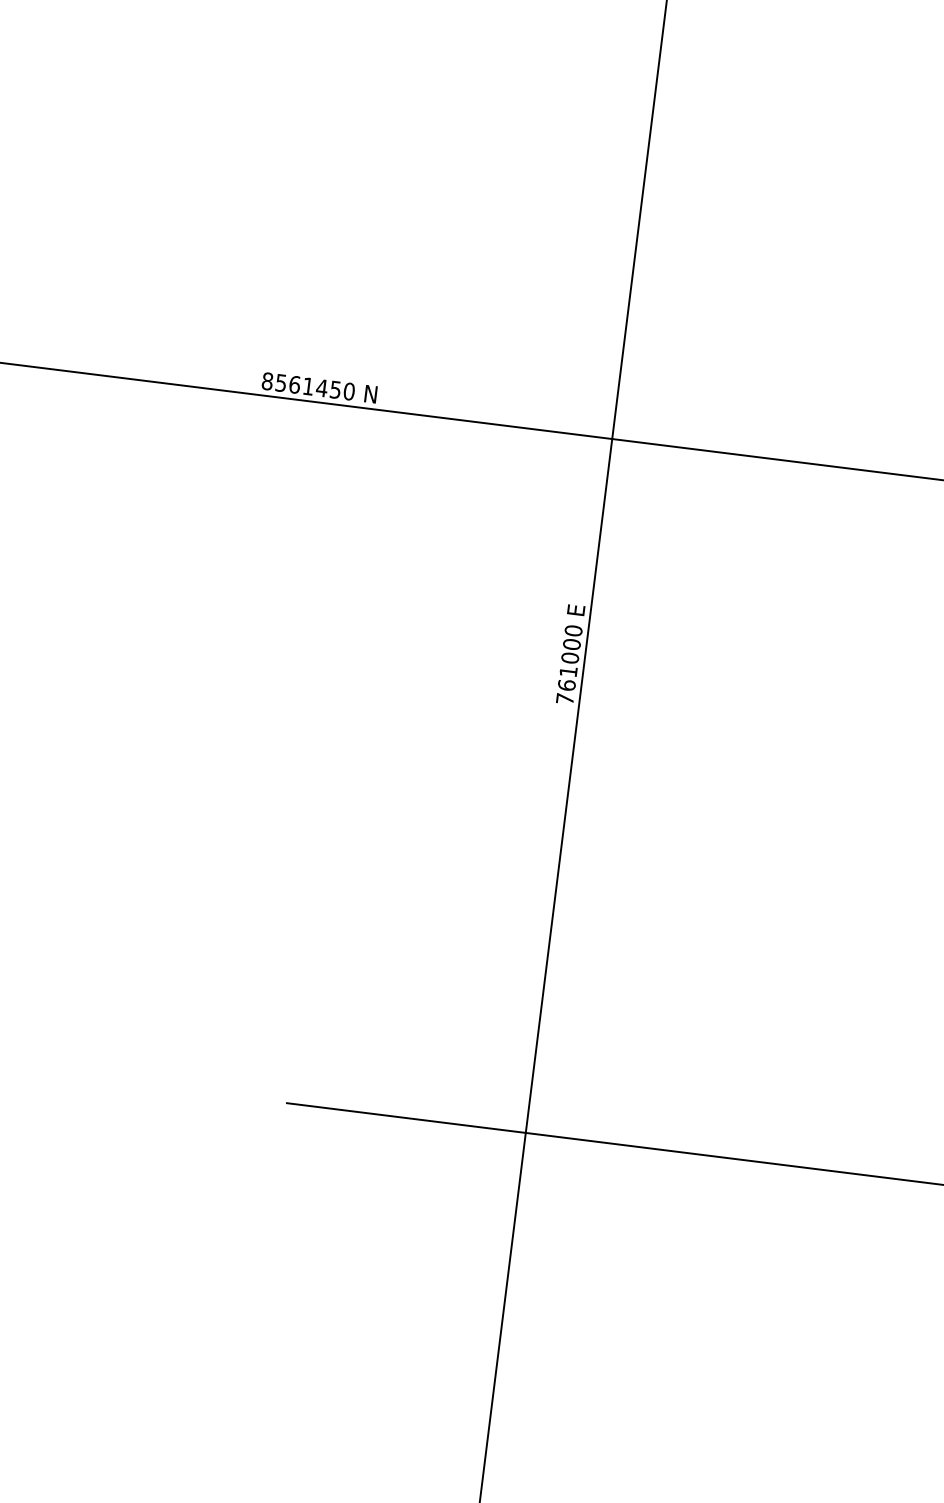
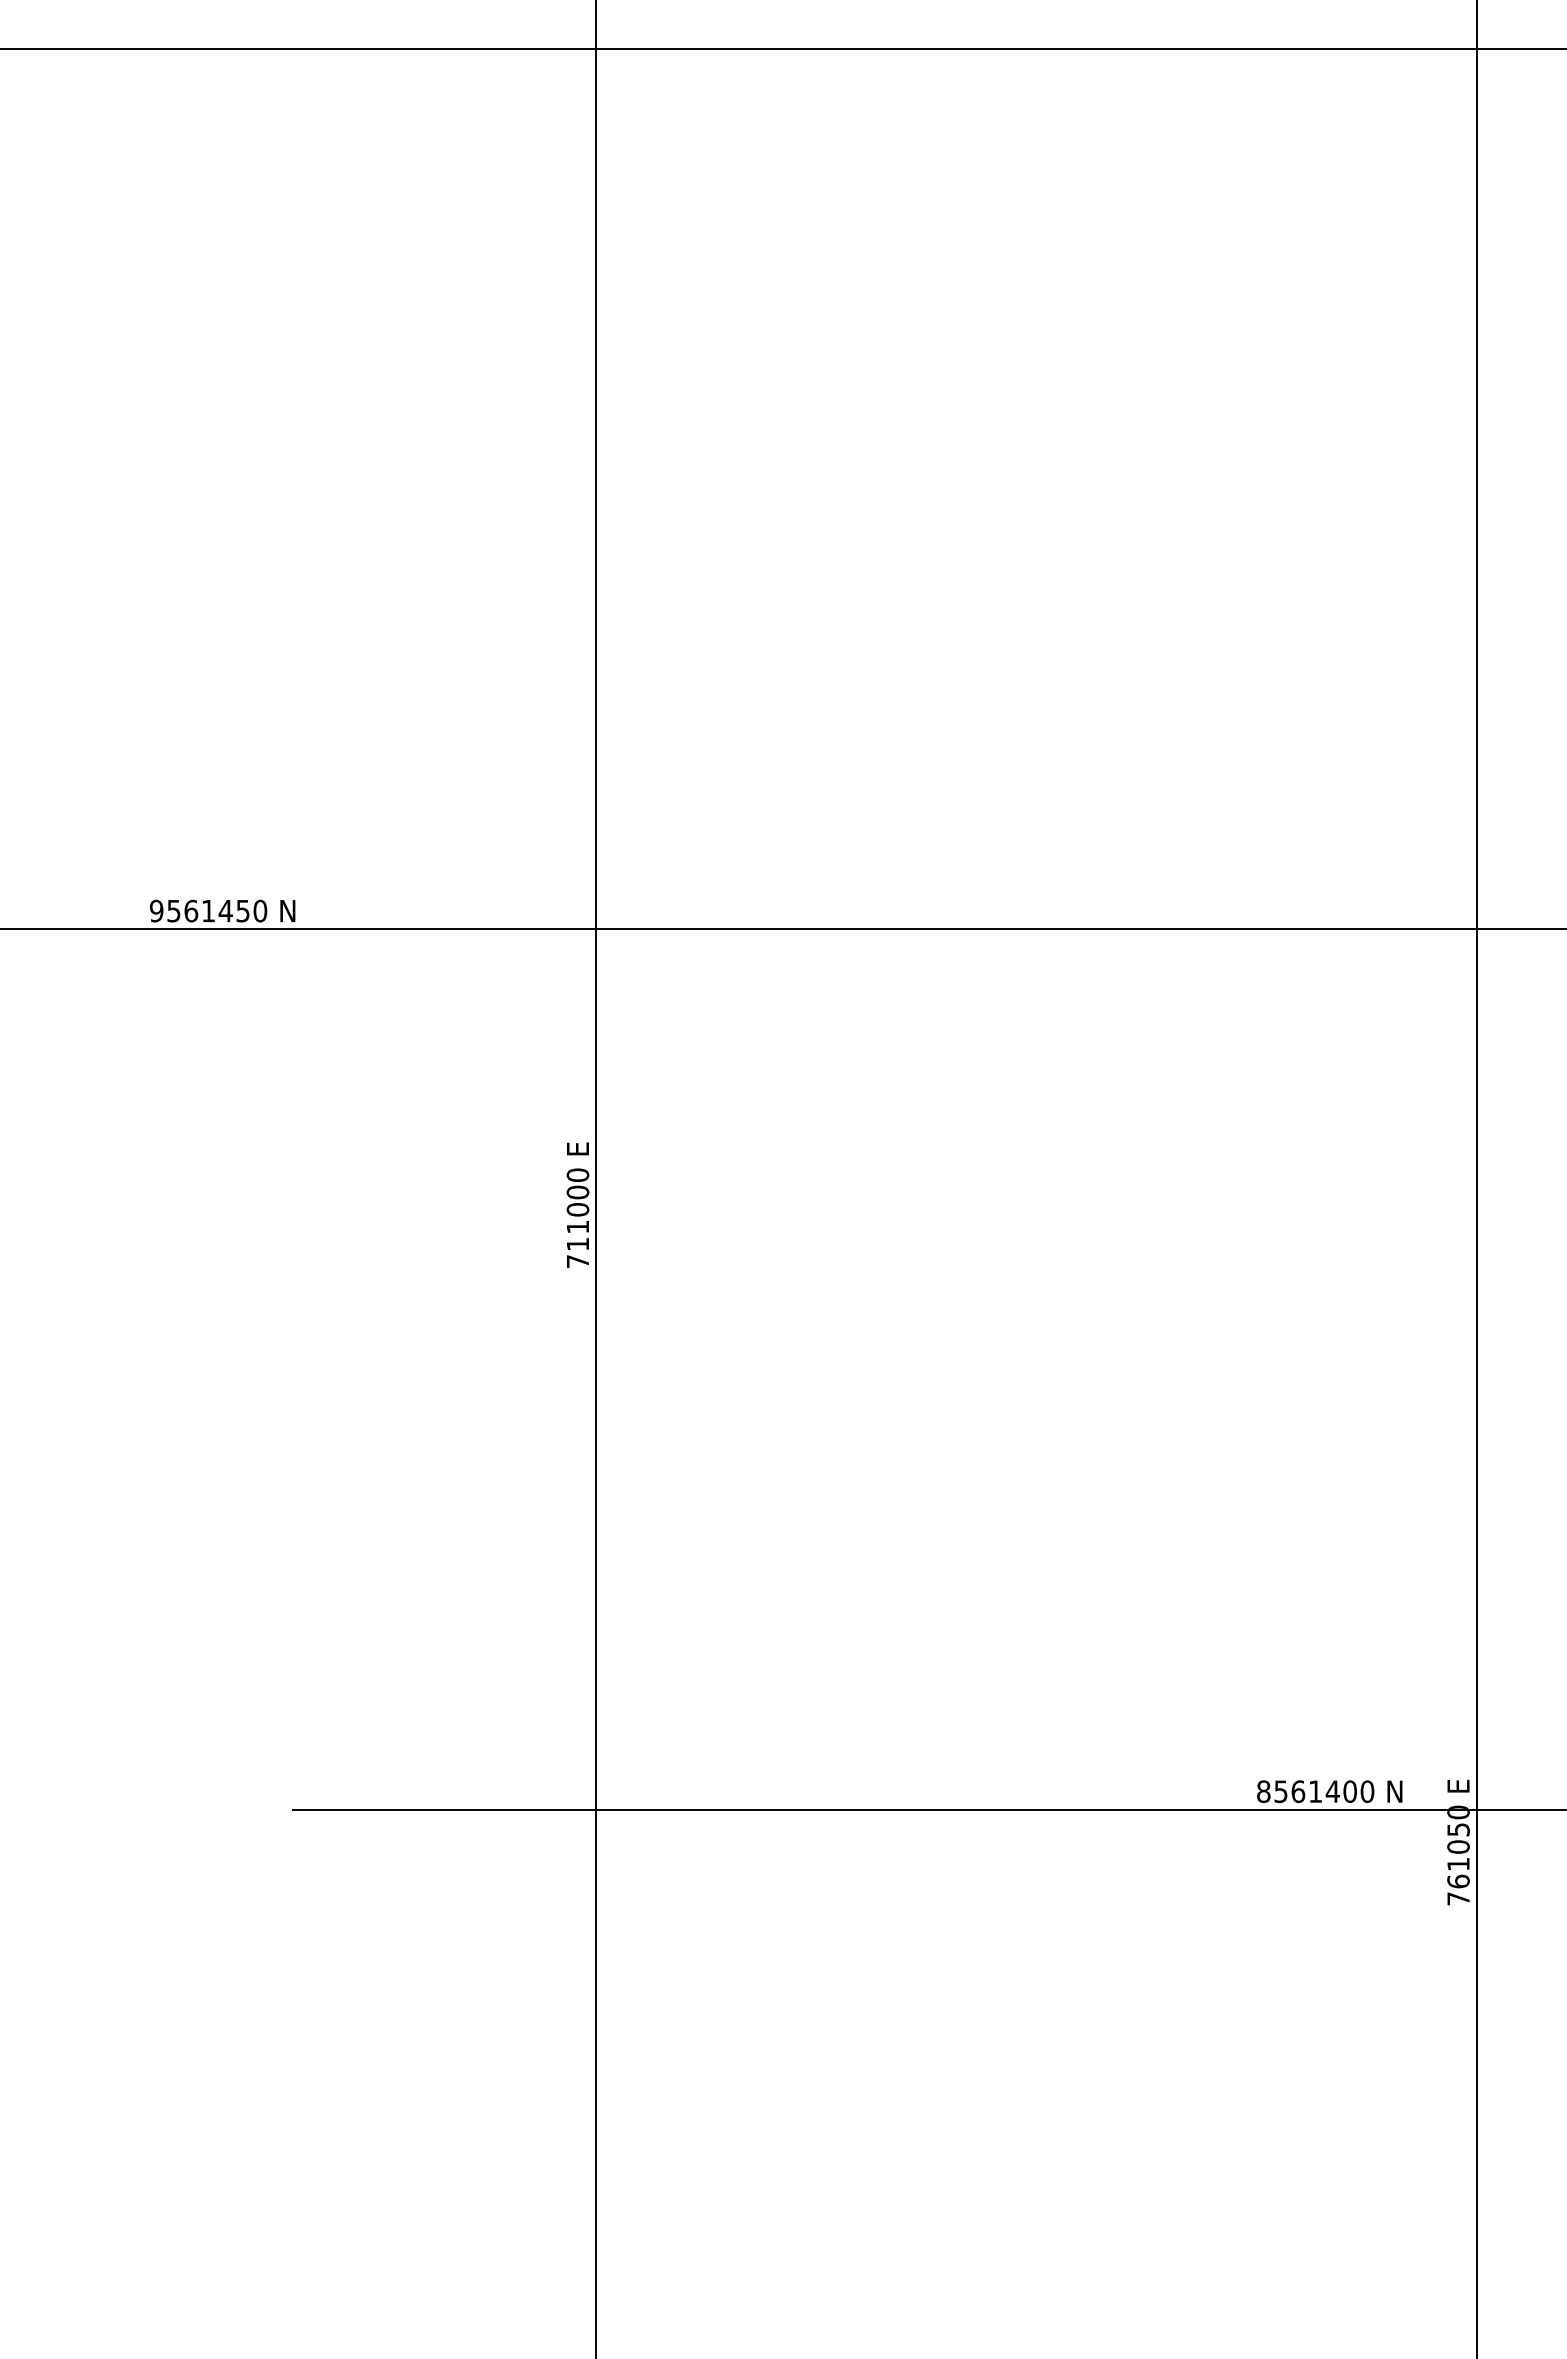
text: (267, 381) -> (156, 911), 8561450 -> 9561450
text: (566, 684) -> (577, 1243), 761000 -> 711000

